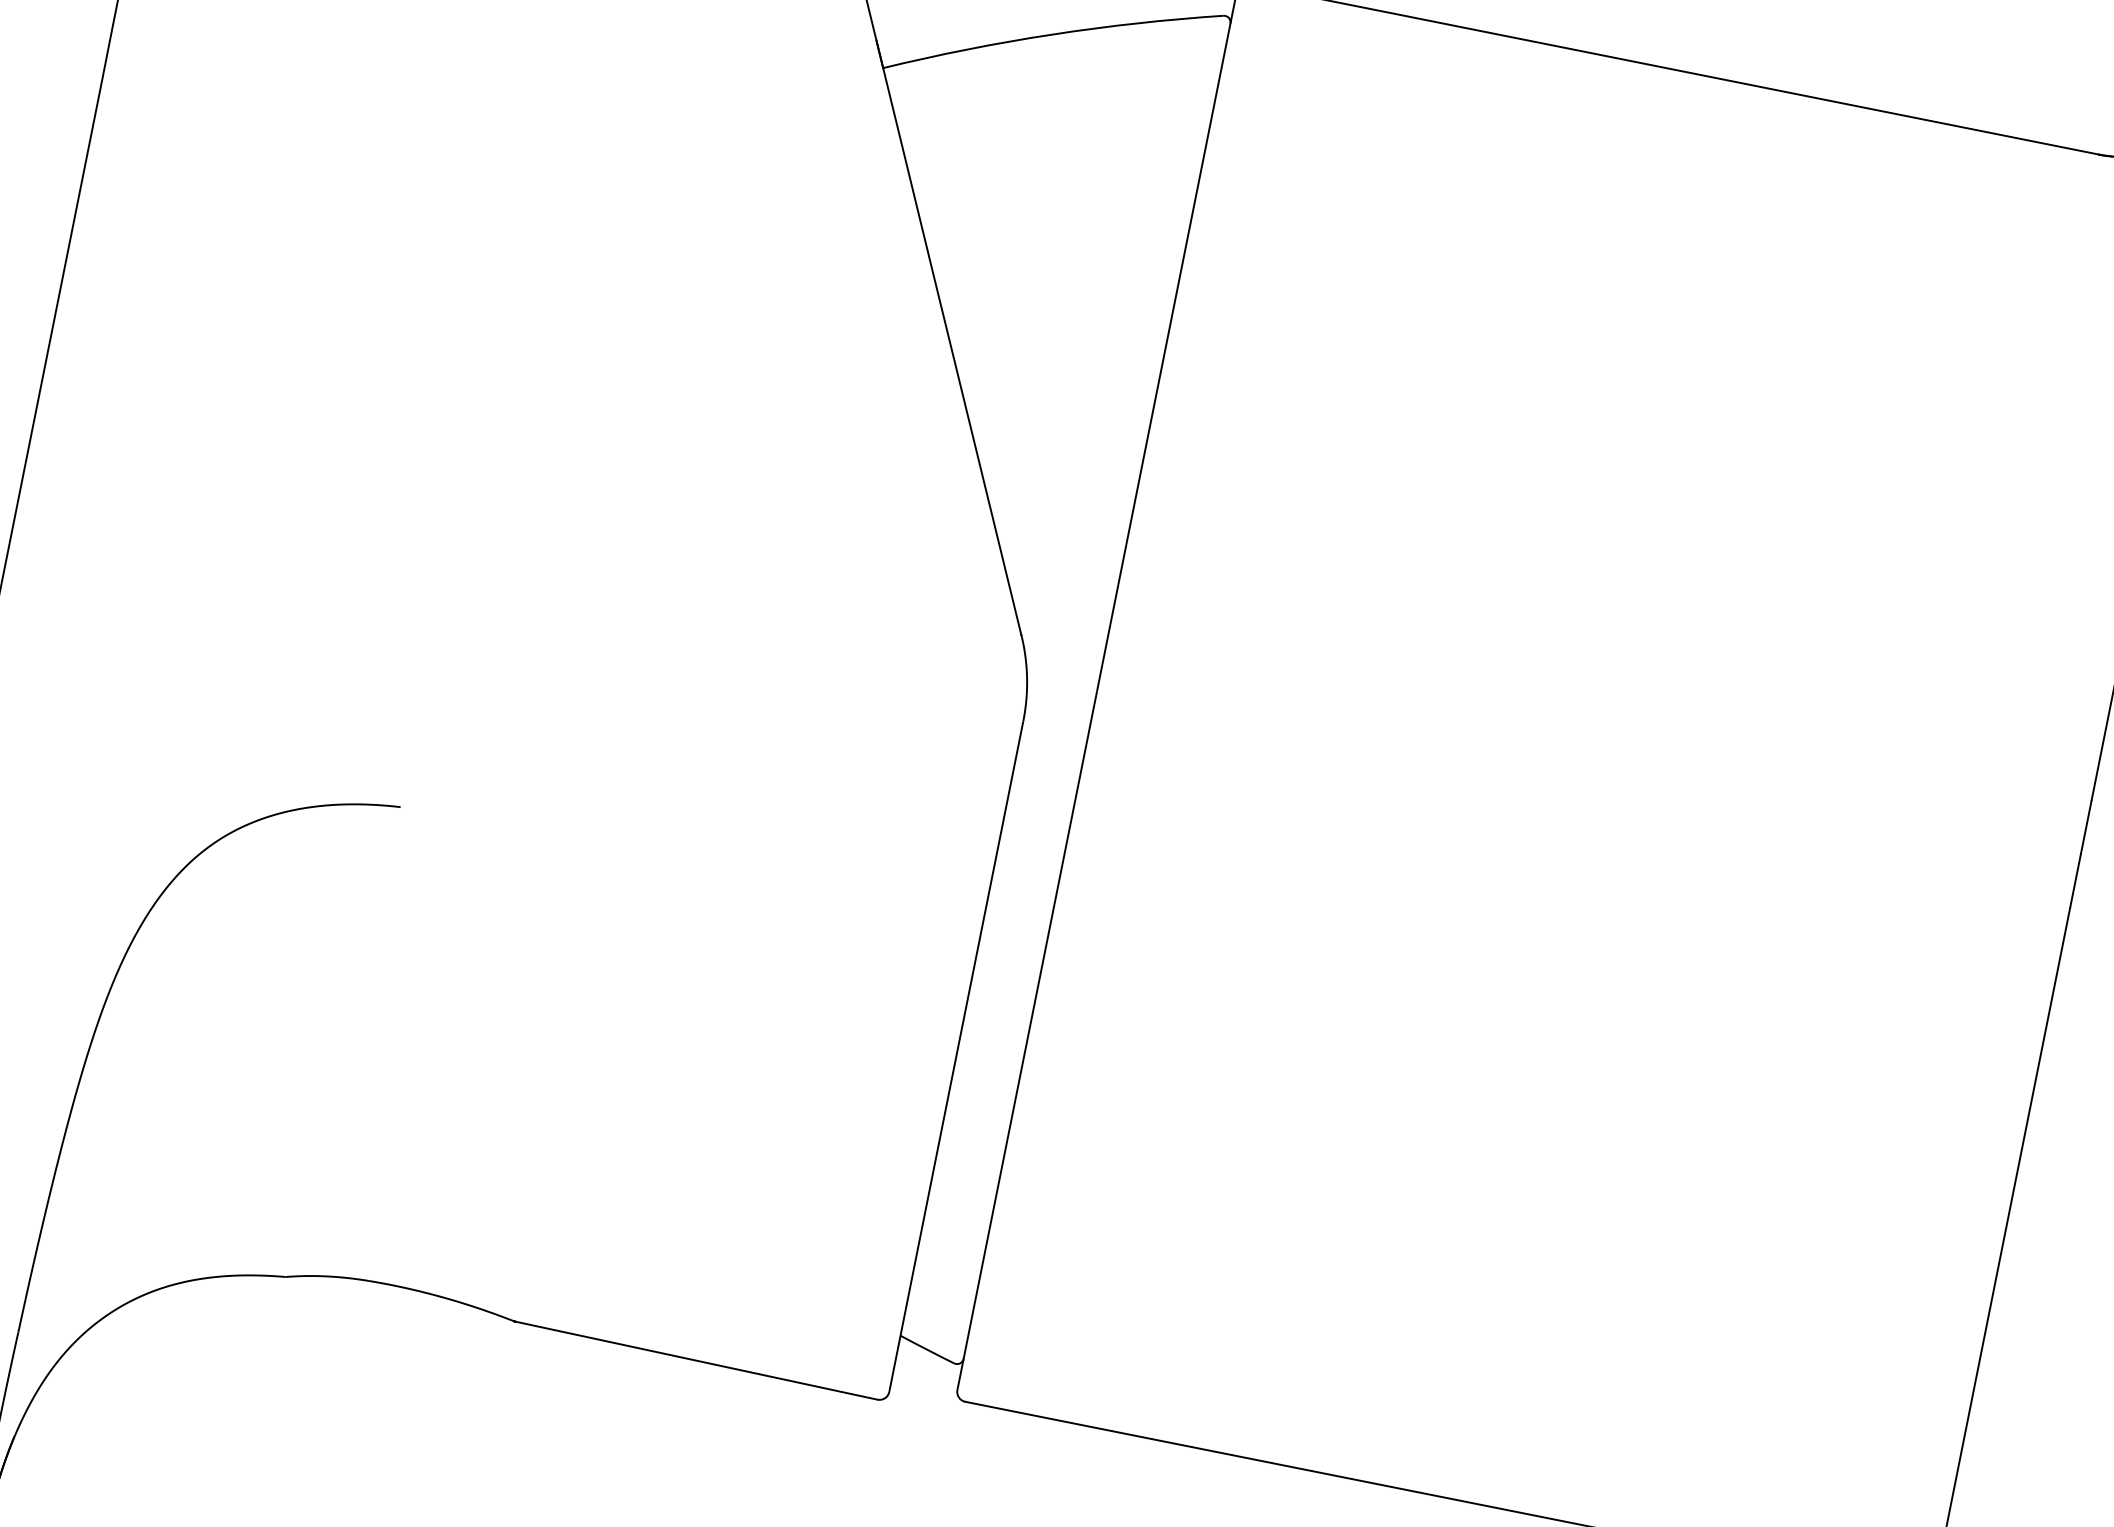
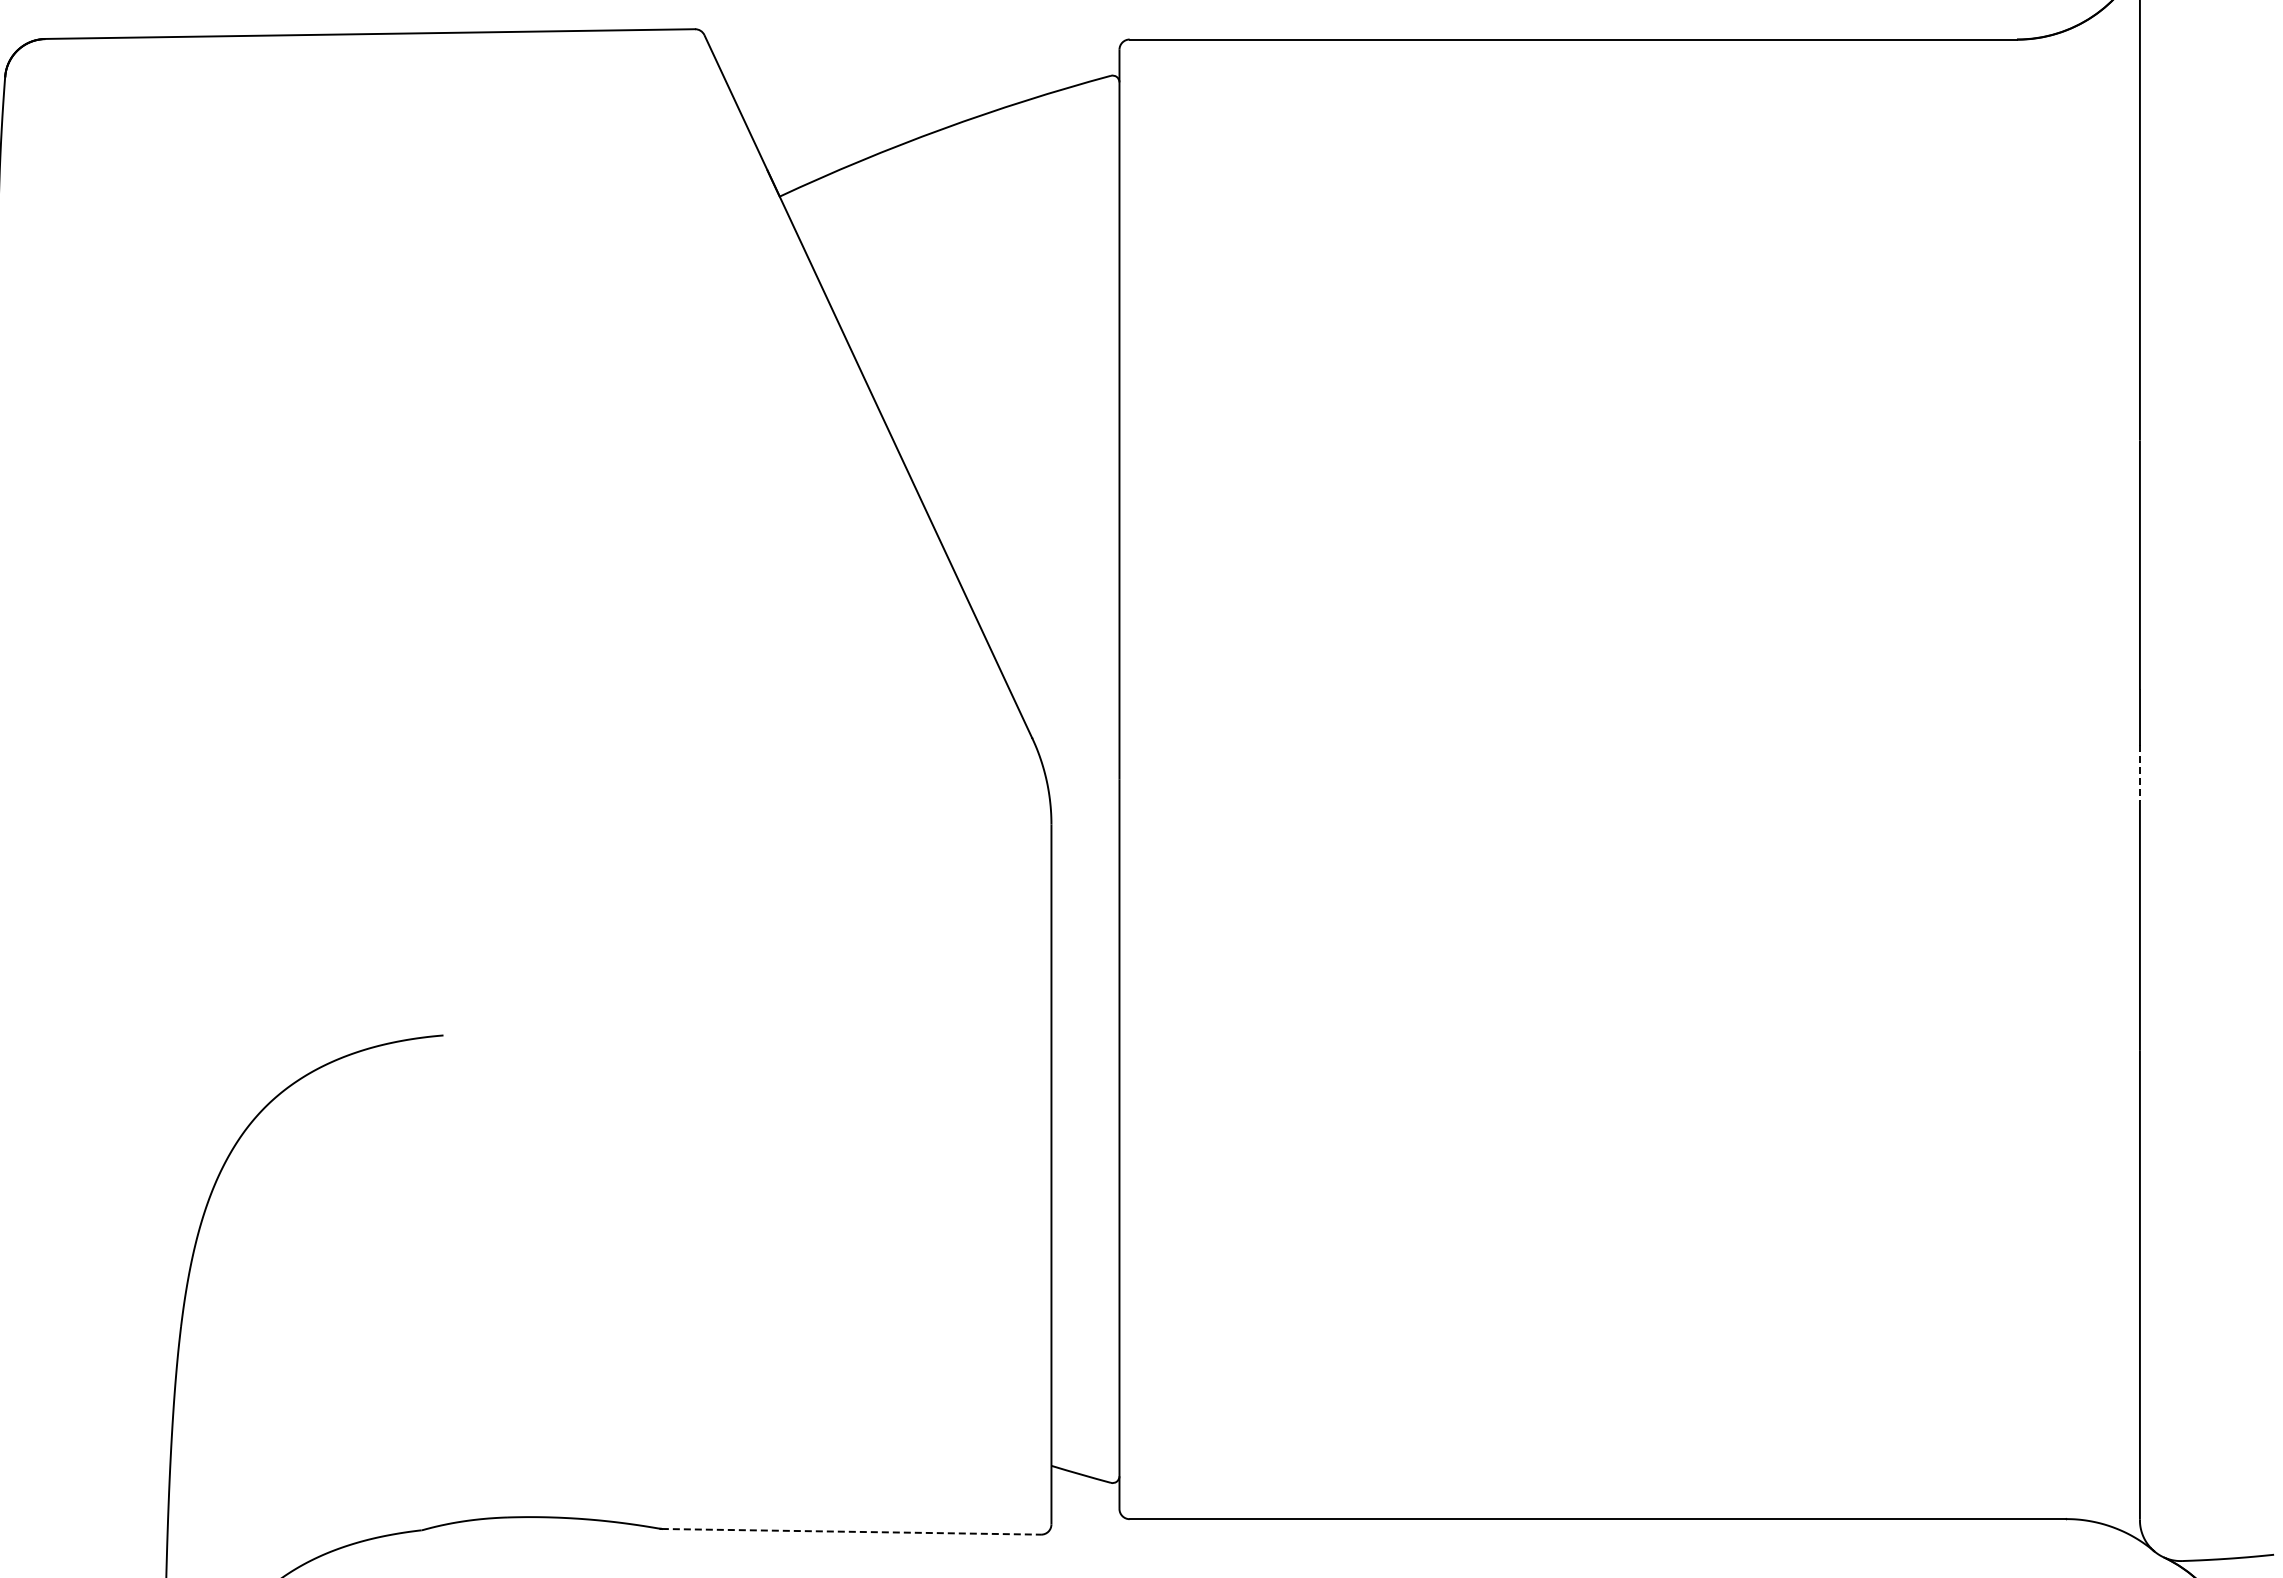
line: (2075, 880) -> (2139, 773), solid -> dashed
line: (696, 1360) -> (851, 1531), solid -> dashed

